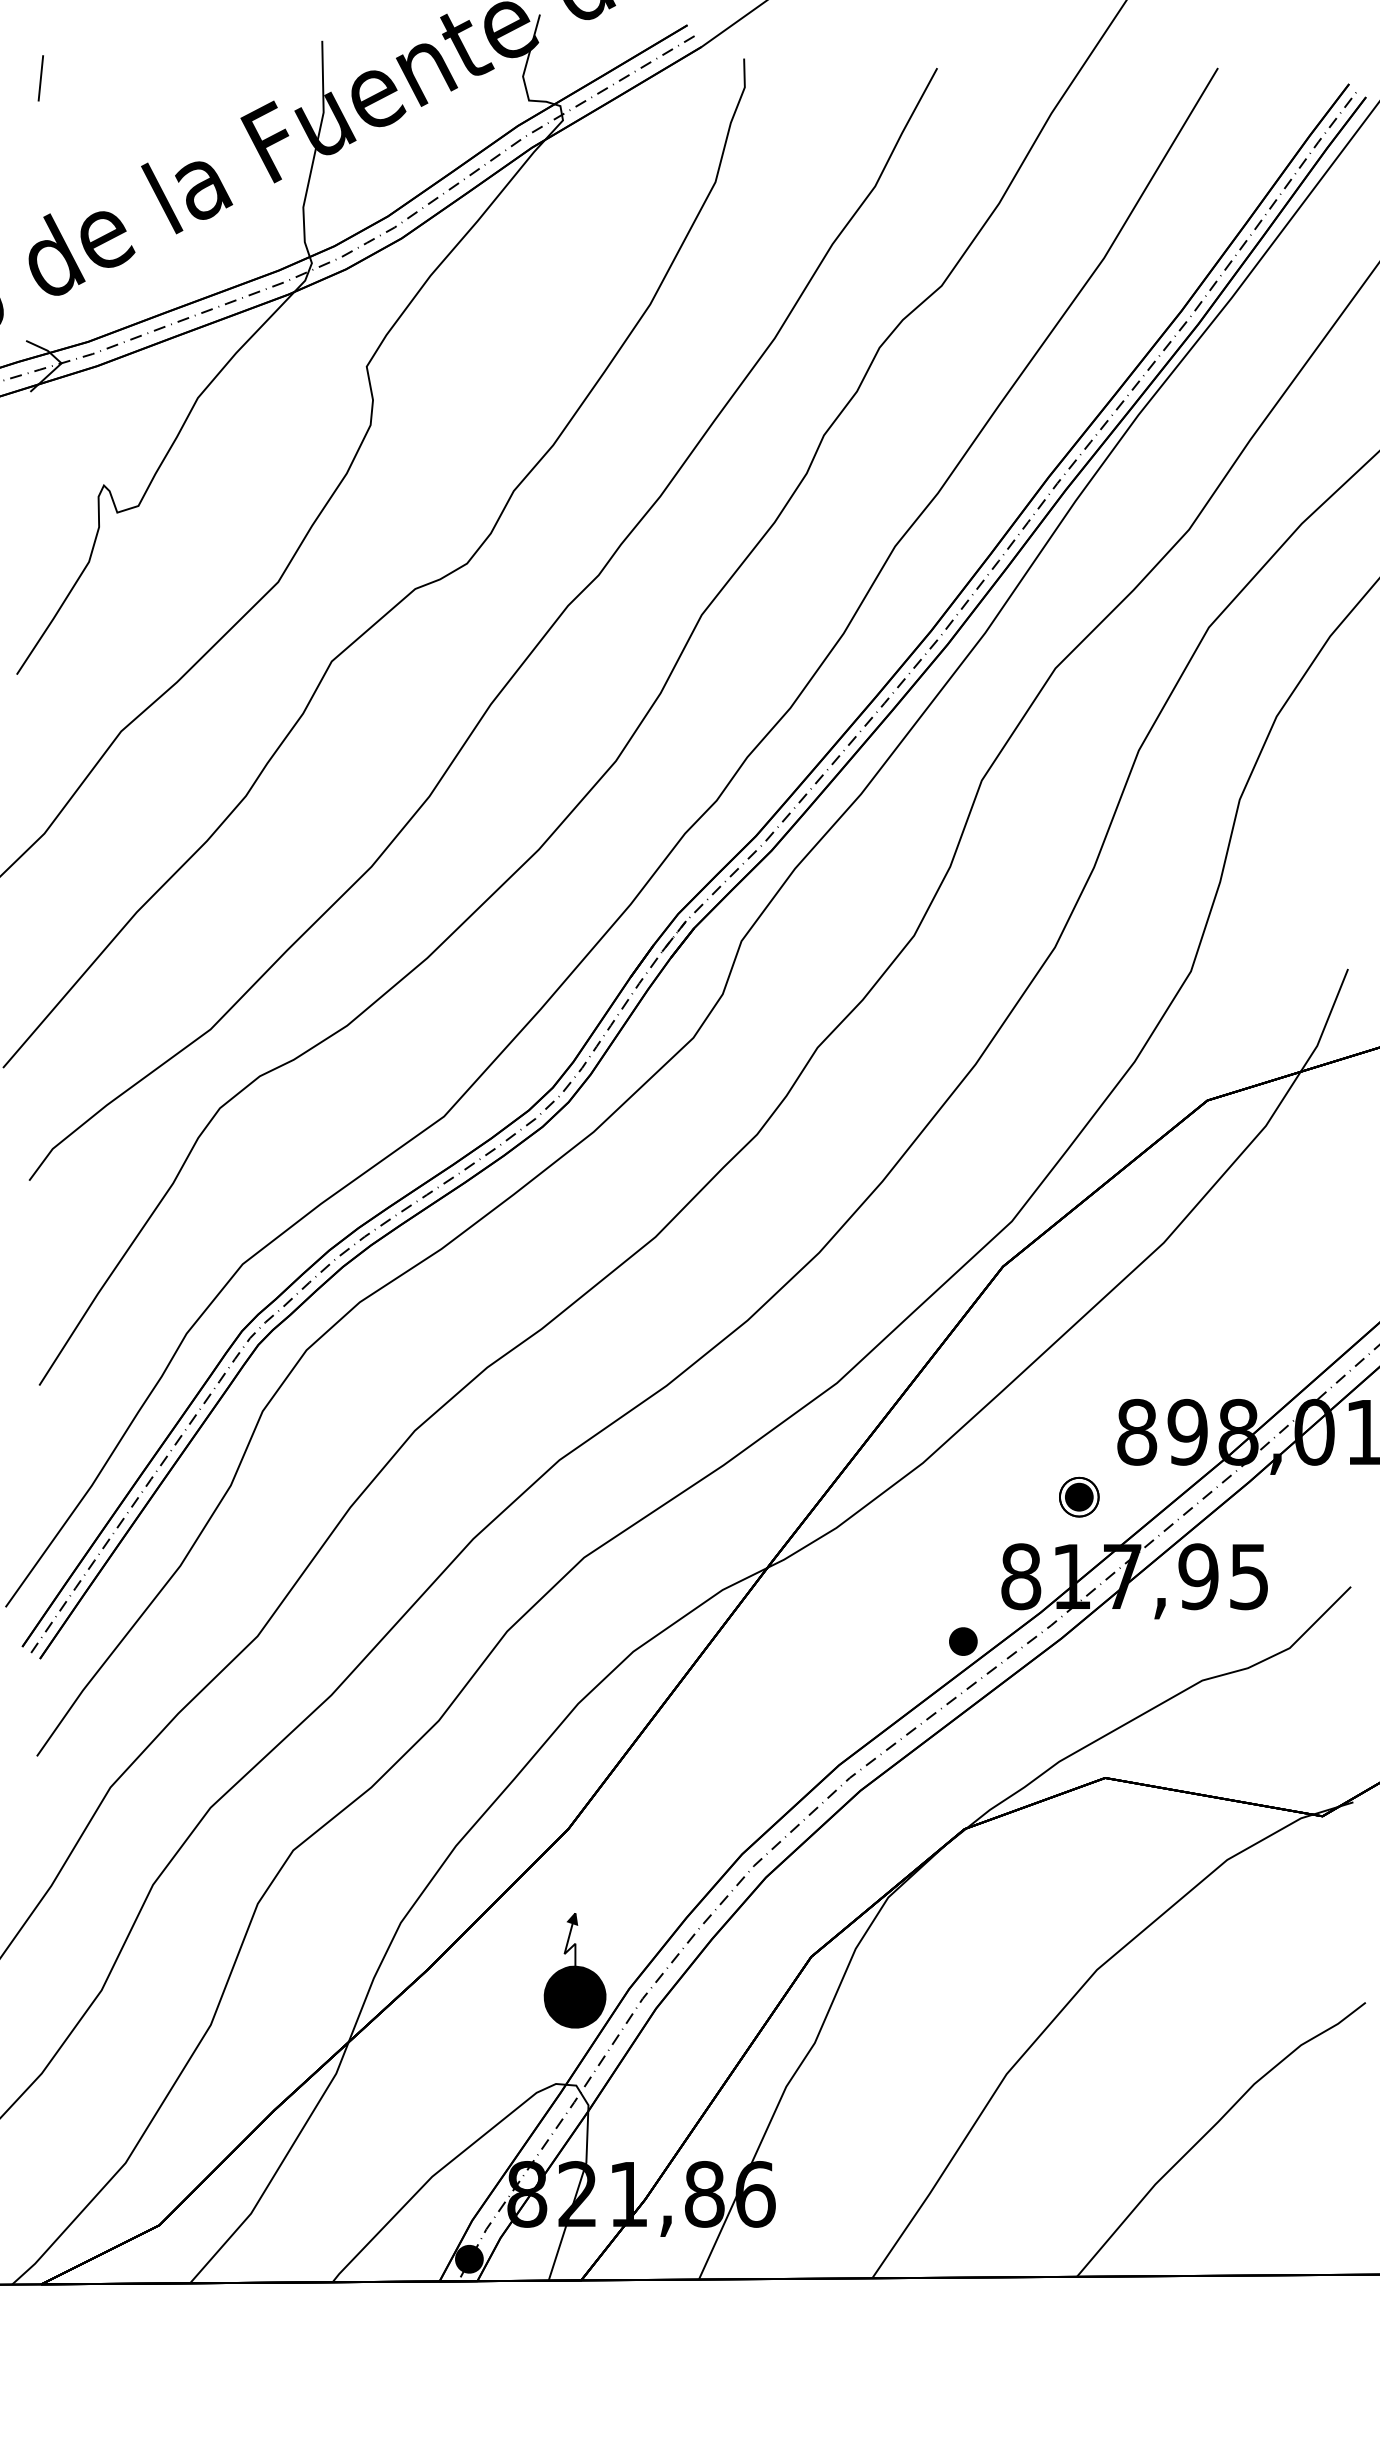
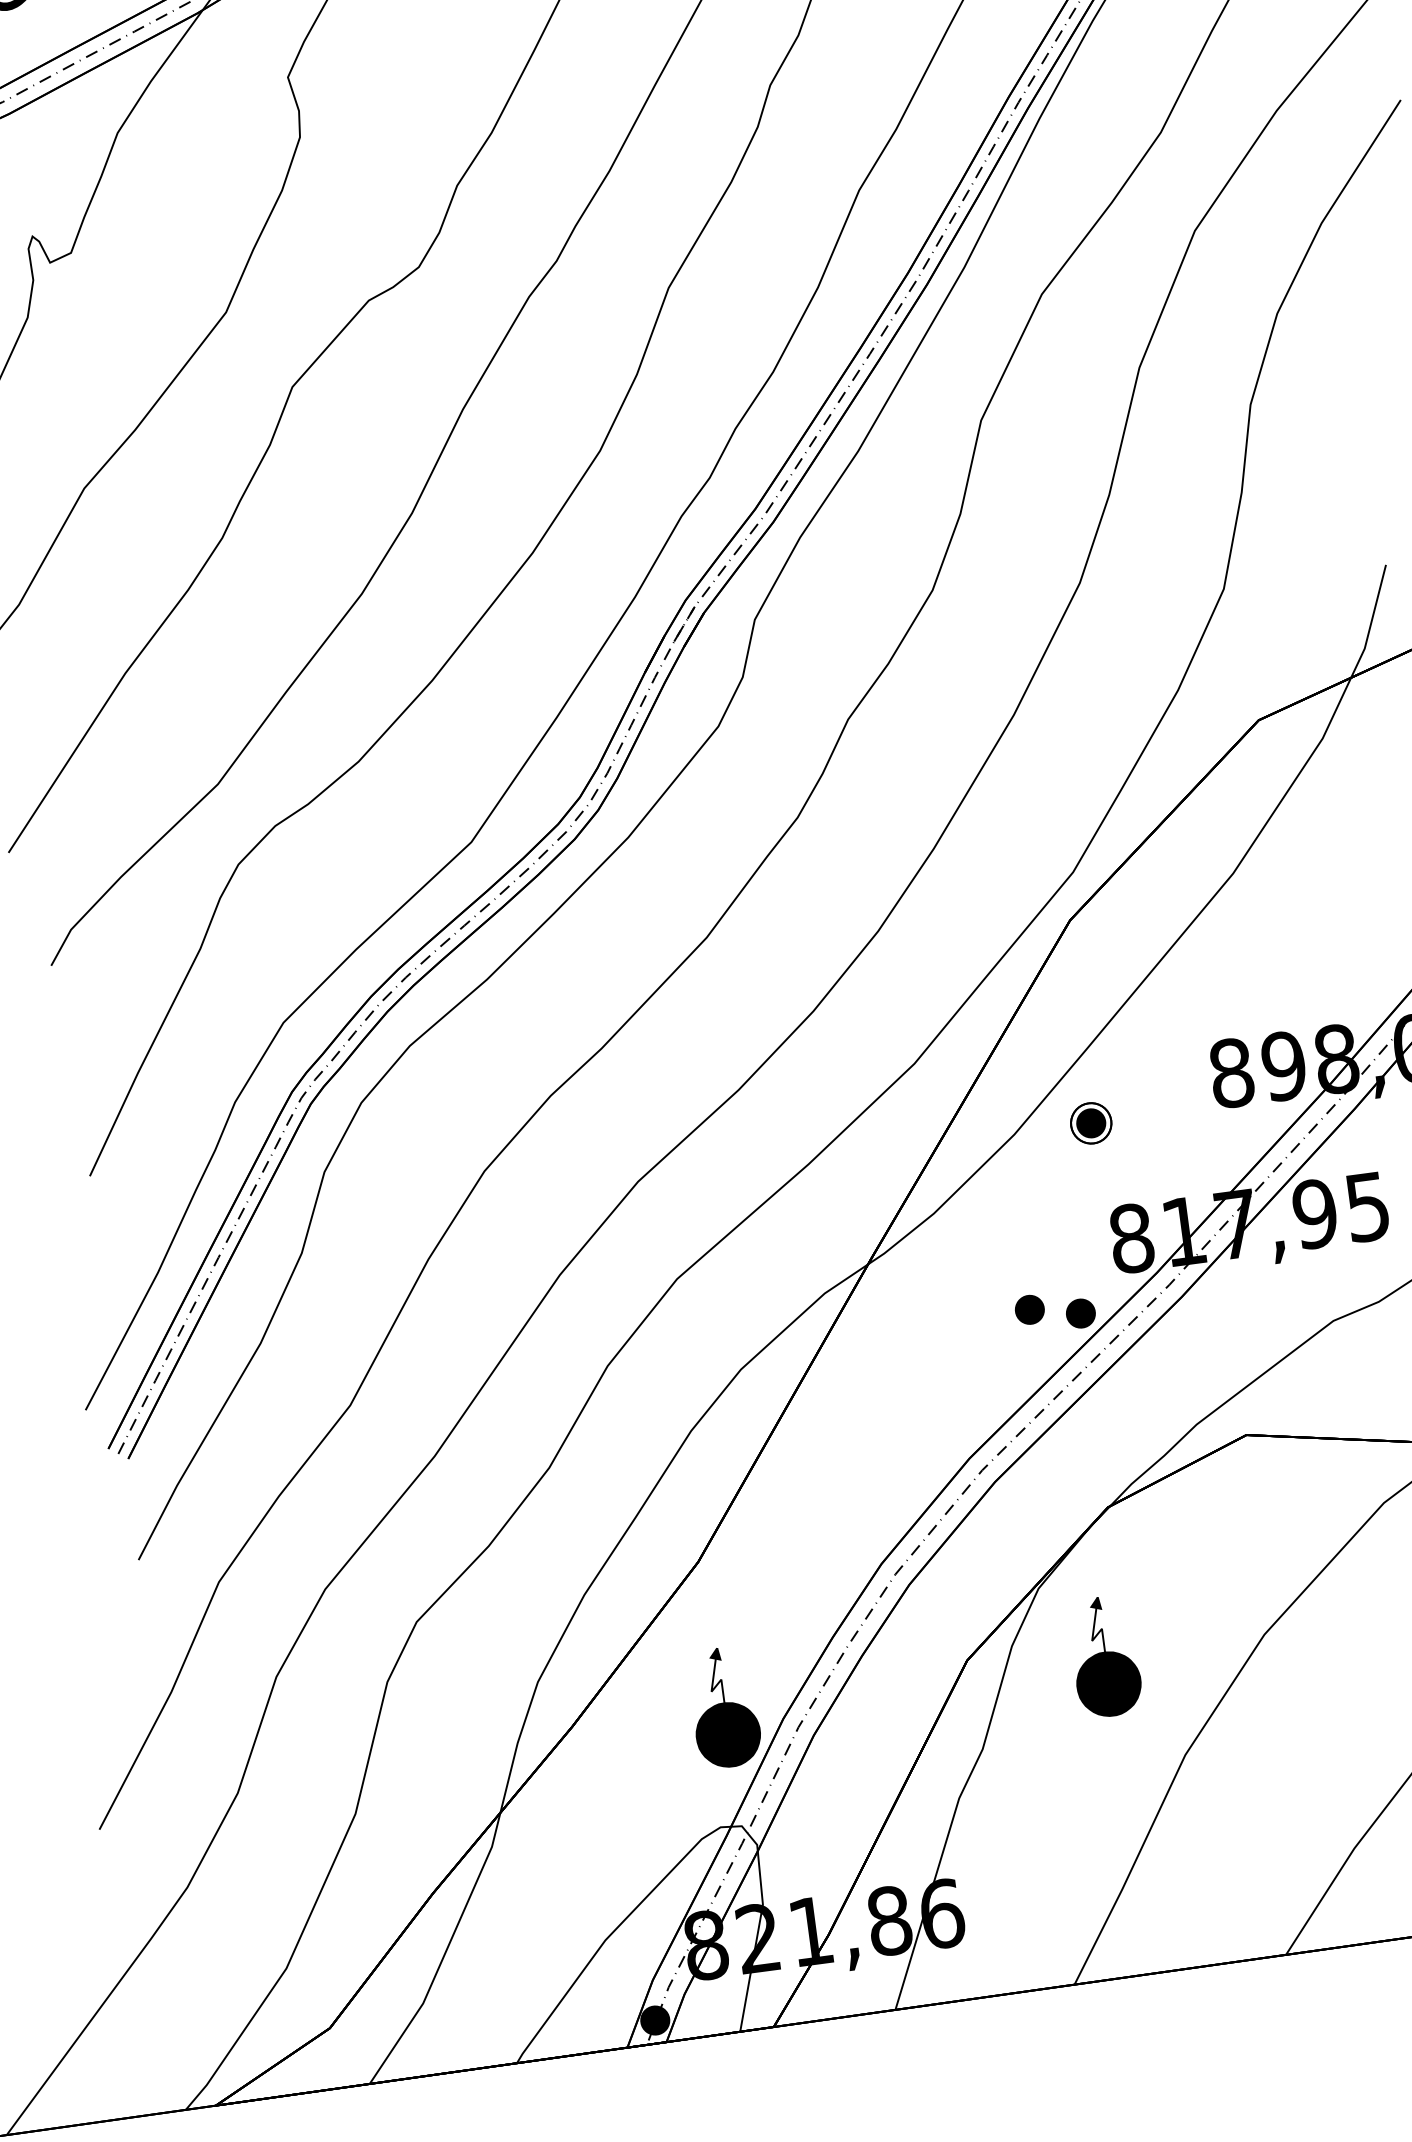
part: (1079, 1496) -> (1091, 1122), moved
part: (915, 1631) -> (1030, 1309), added
part: (942, 1970) -> (1104, 1656), added

